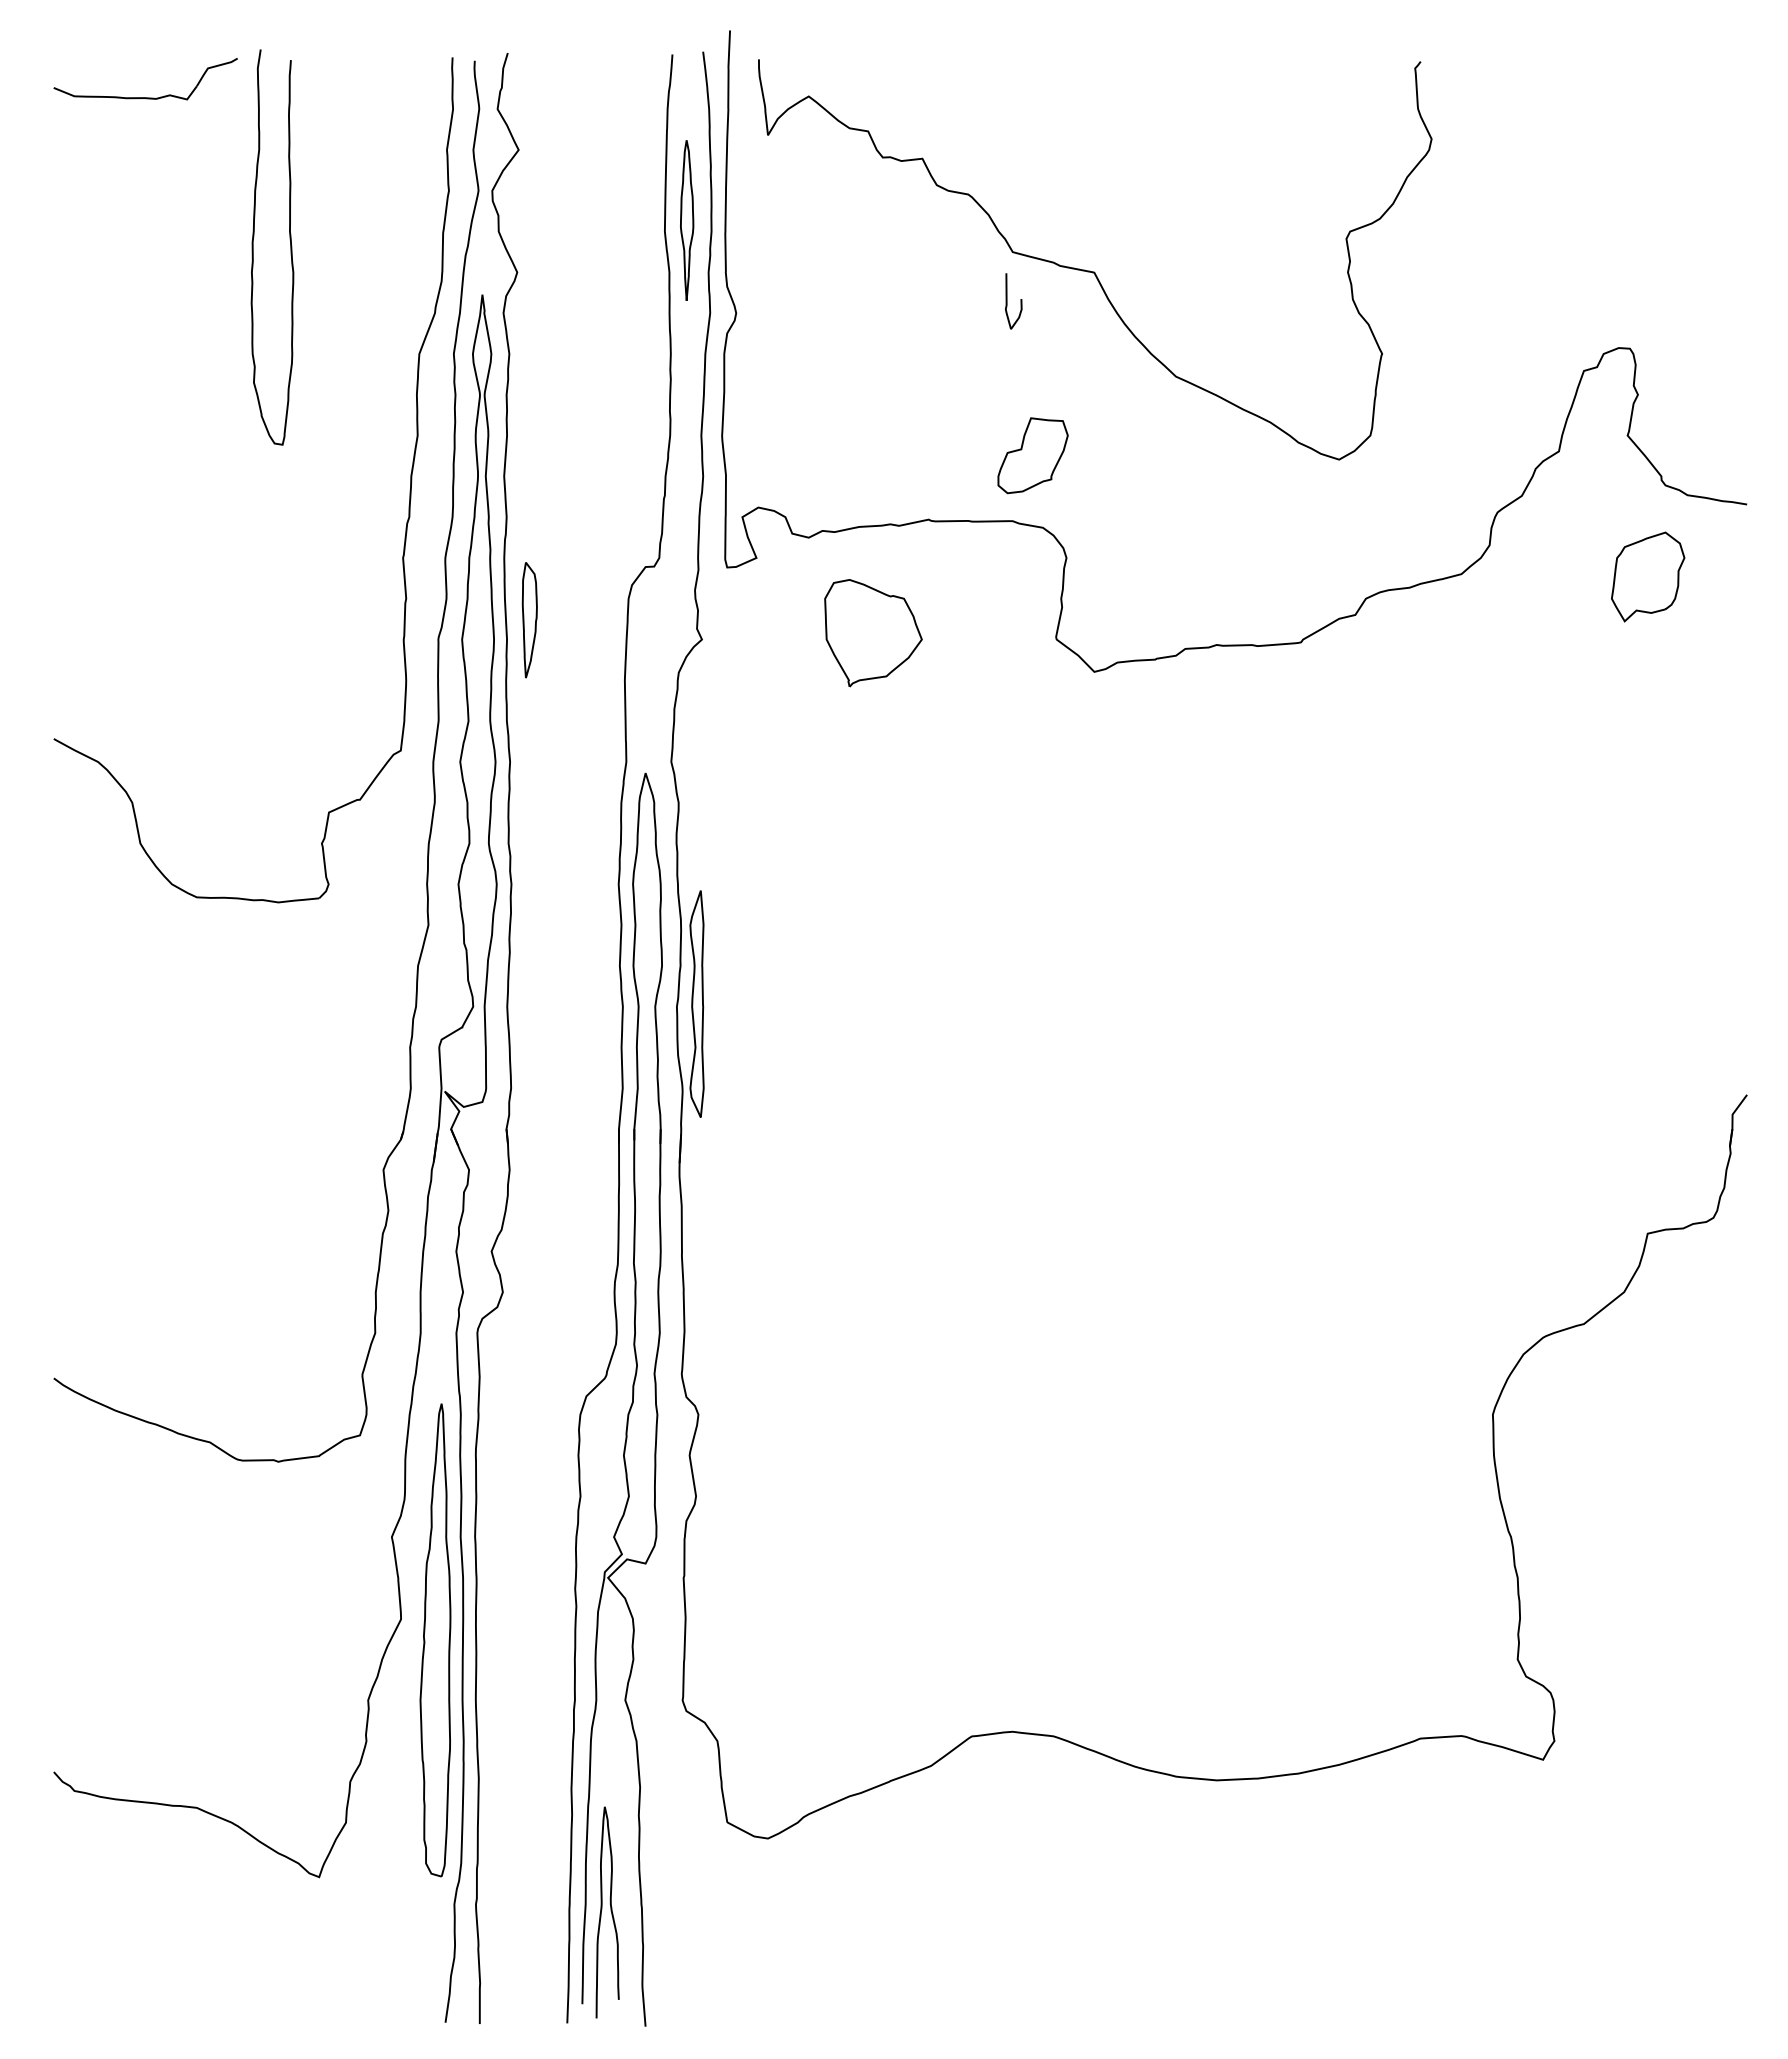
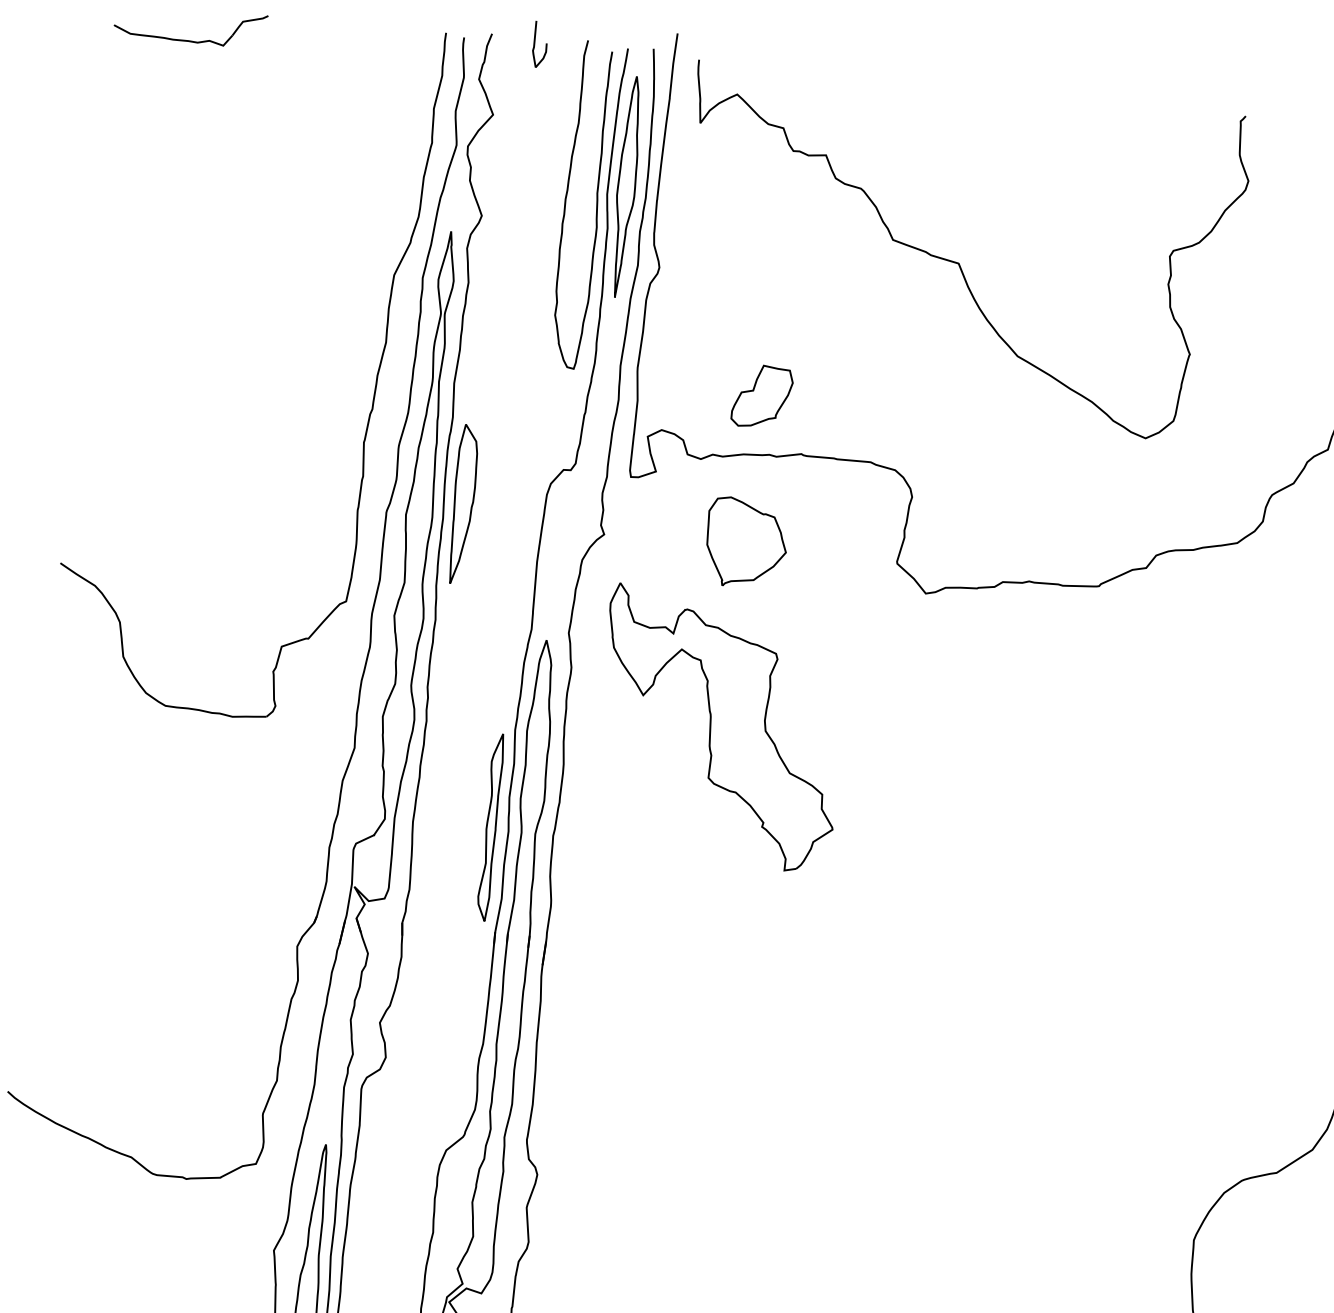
part: (686, 220) -> (625, 186), size x1.67
curve: (290, 247) -> (596, 206), moved
curve: (1007, 301) -> (535, 44), moved
part: (1032, 455) -> (761, 396), moved
part: (529, 619) -> (463, 503), size x1.67
part: (864, 858) -> (720, 728), added
part: (696, 1003) -> (490, 826), moved

